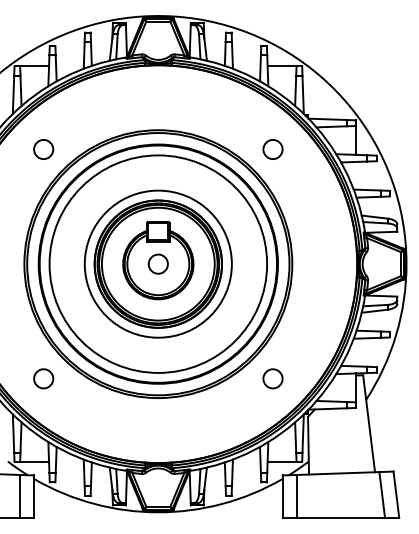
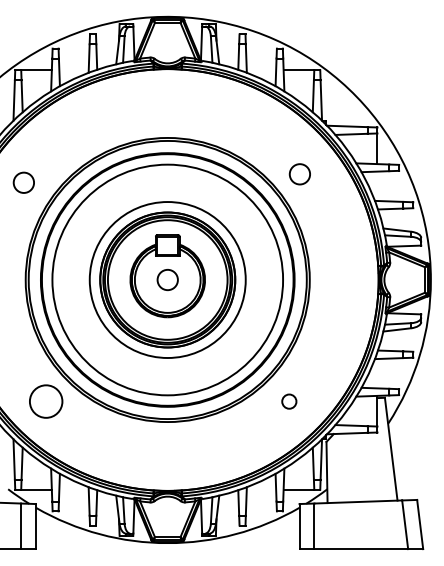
circle: (43, 149) -> (23, 182), moved
circle: (272, 149) -> (299, 174), moved
circle: (43, 378) -> (45, 401), size x1.6
circle: (272, 378) -> (288, 401), size x0.7

